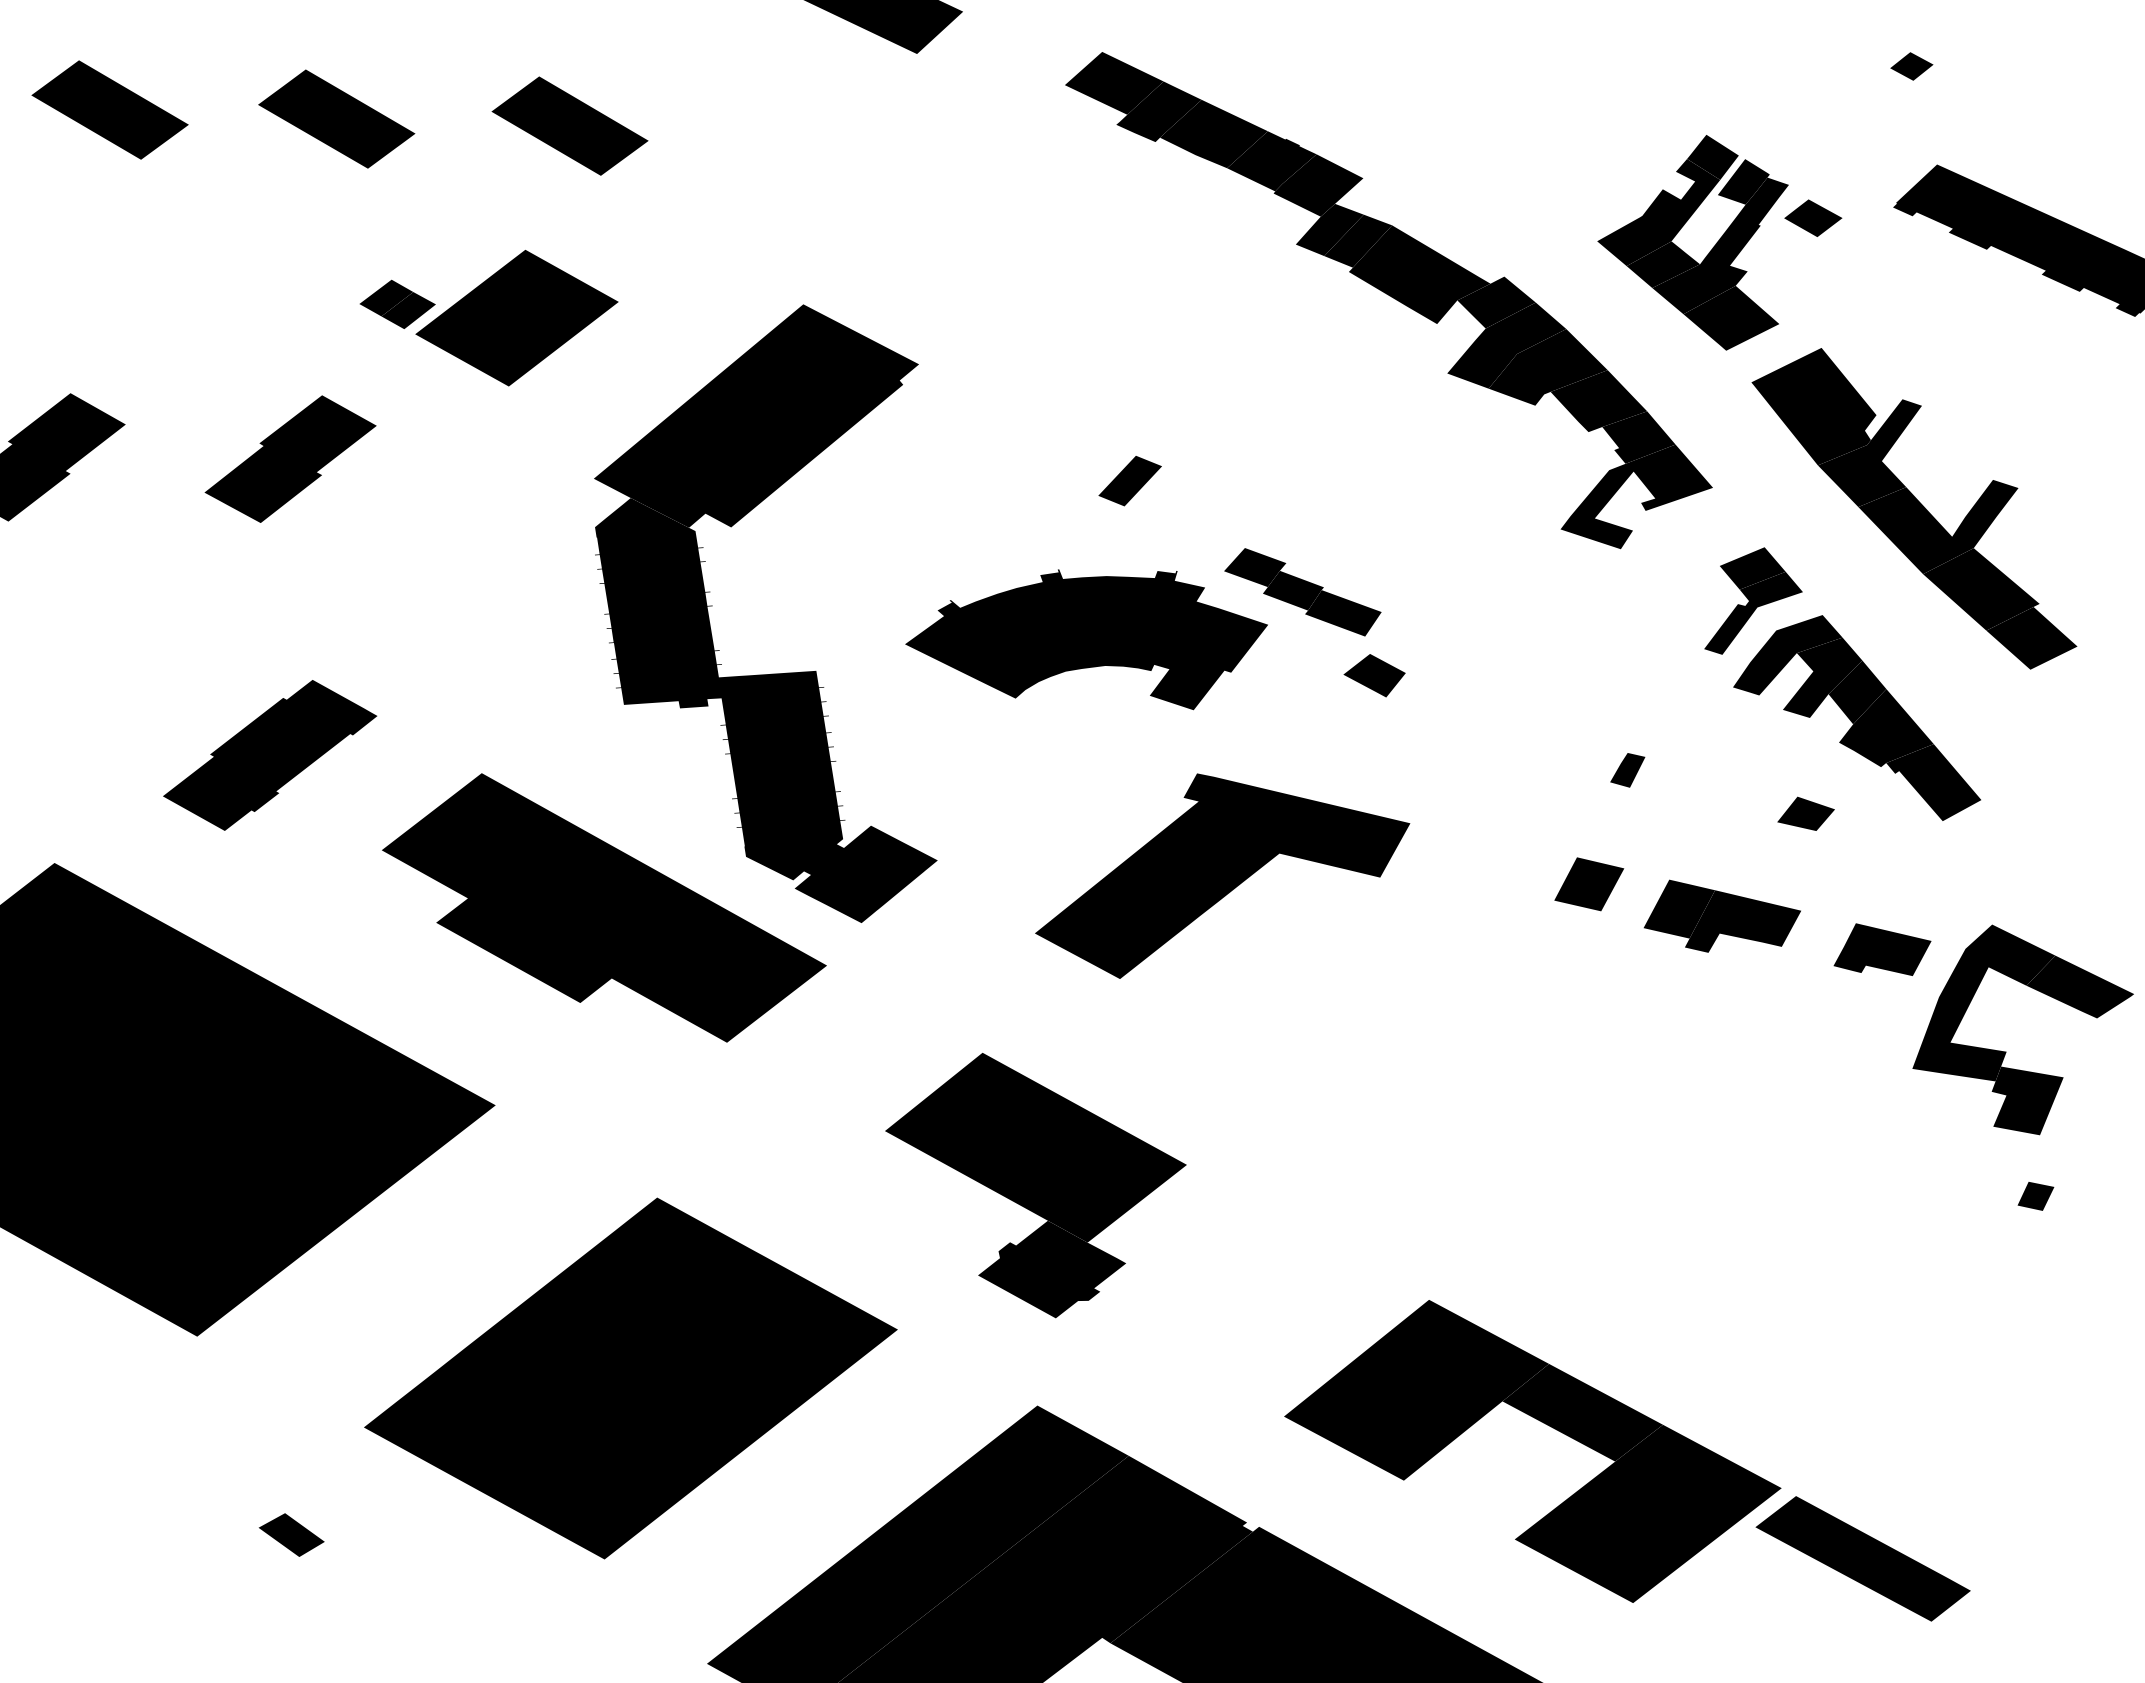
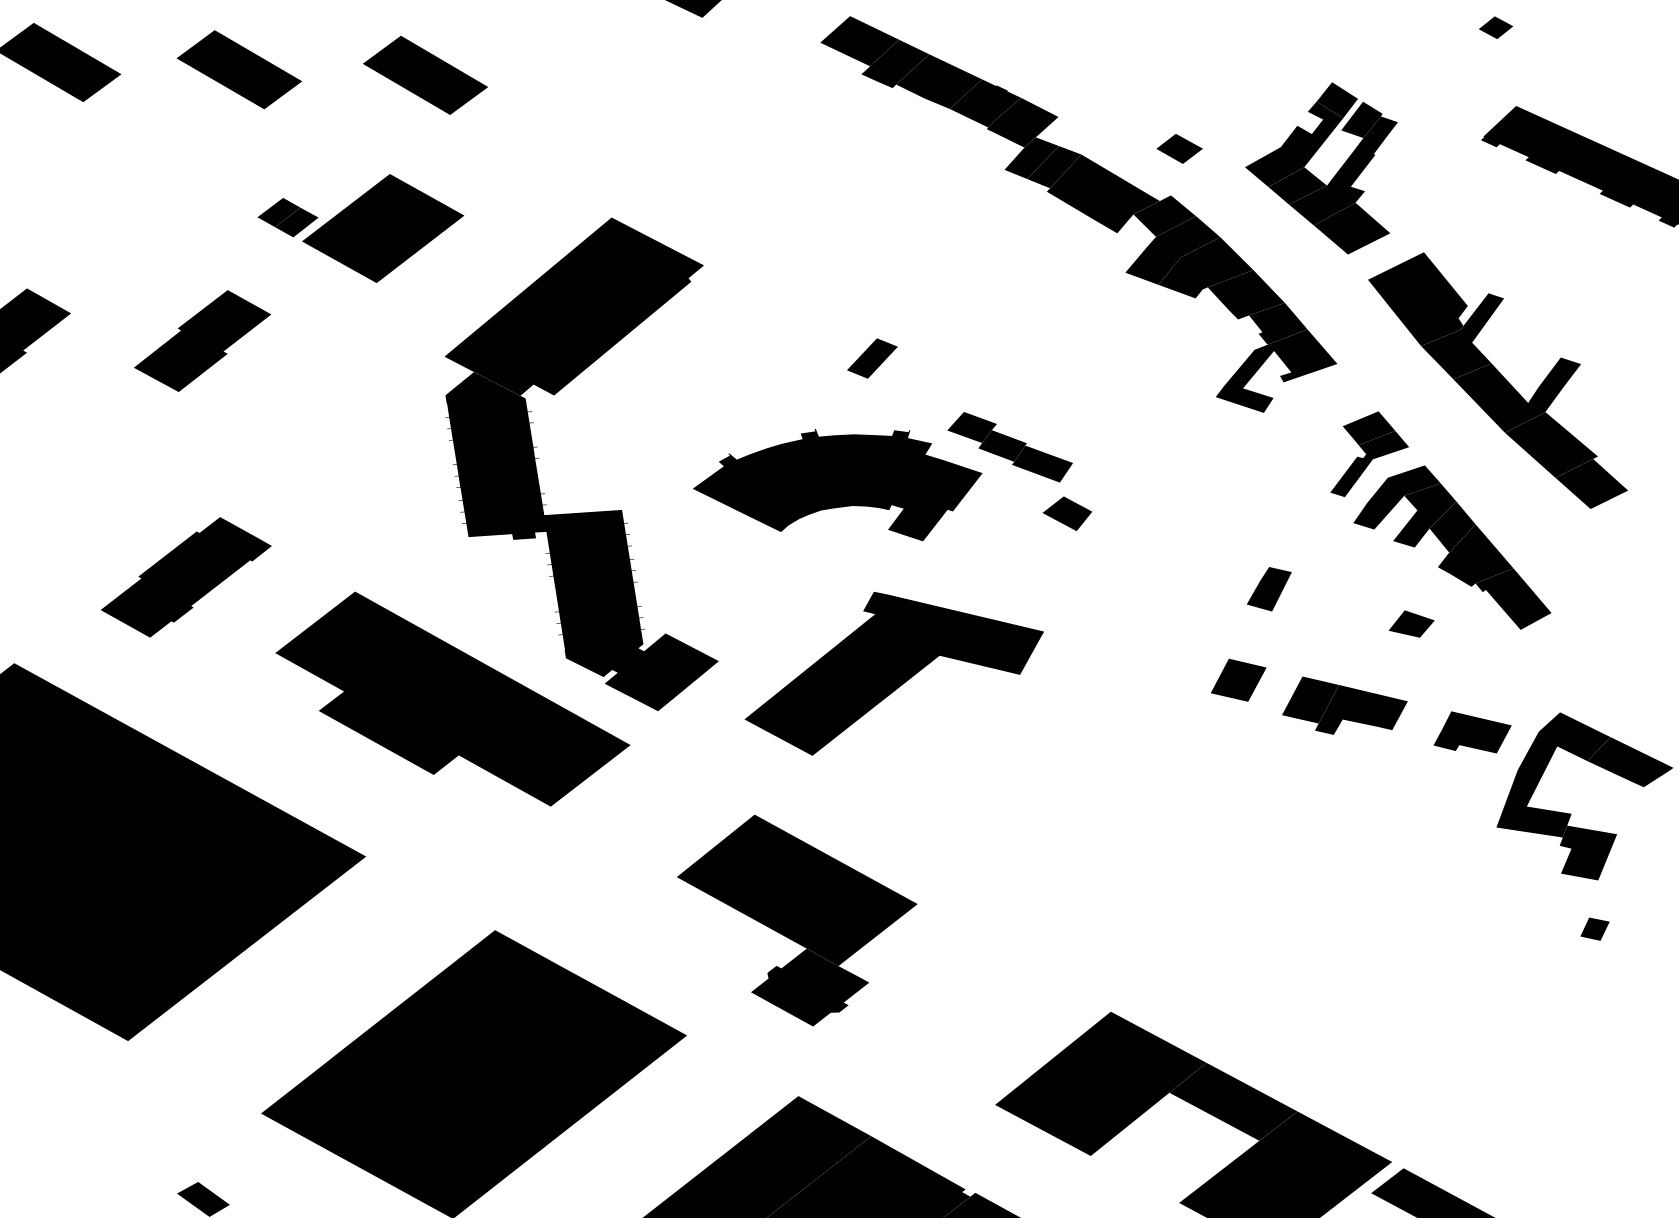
part: (1813, 217) -> (1179, 148), moved
part: (1627, 770) -> (1269, 589), size x1.6
part: (1222, 875) -> (894, 673), moved

